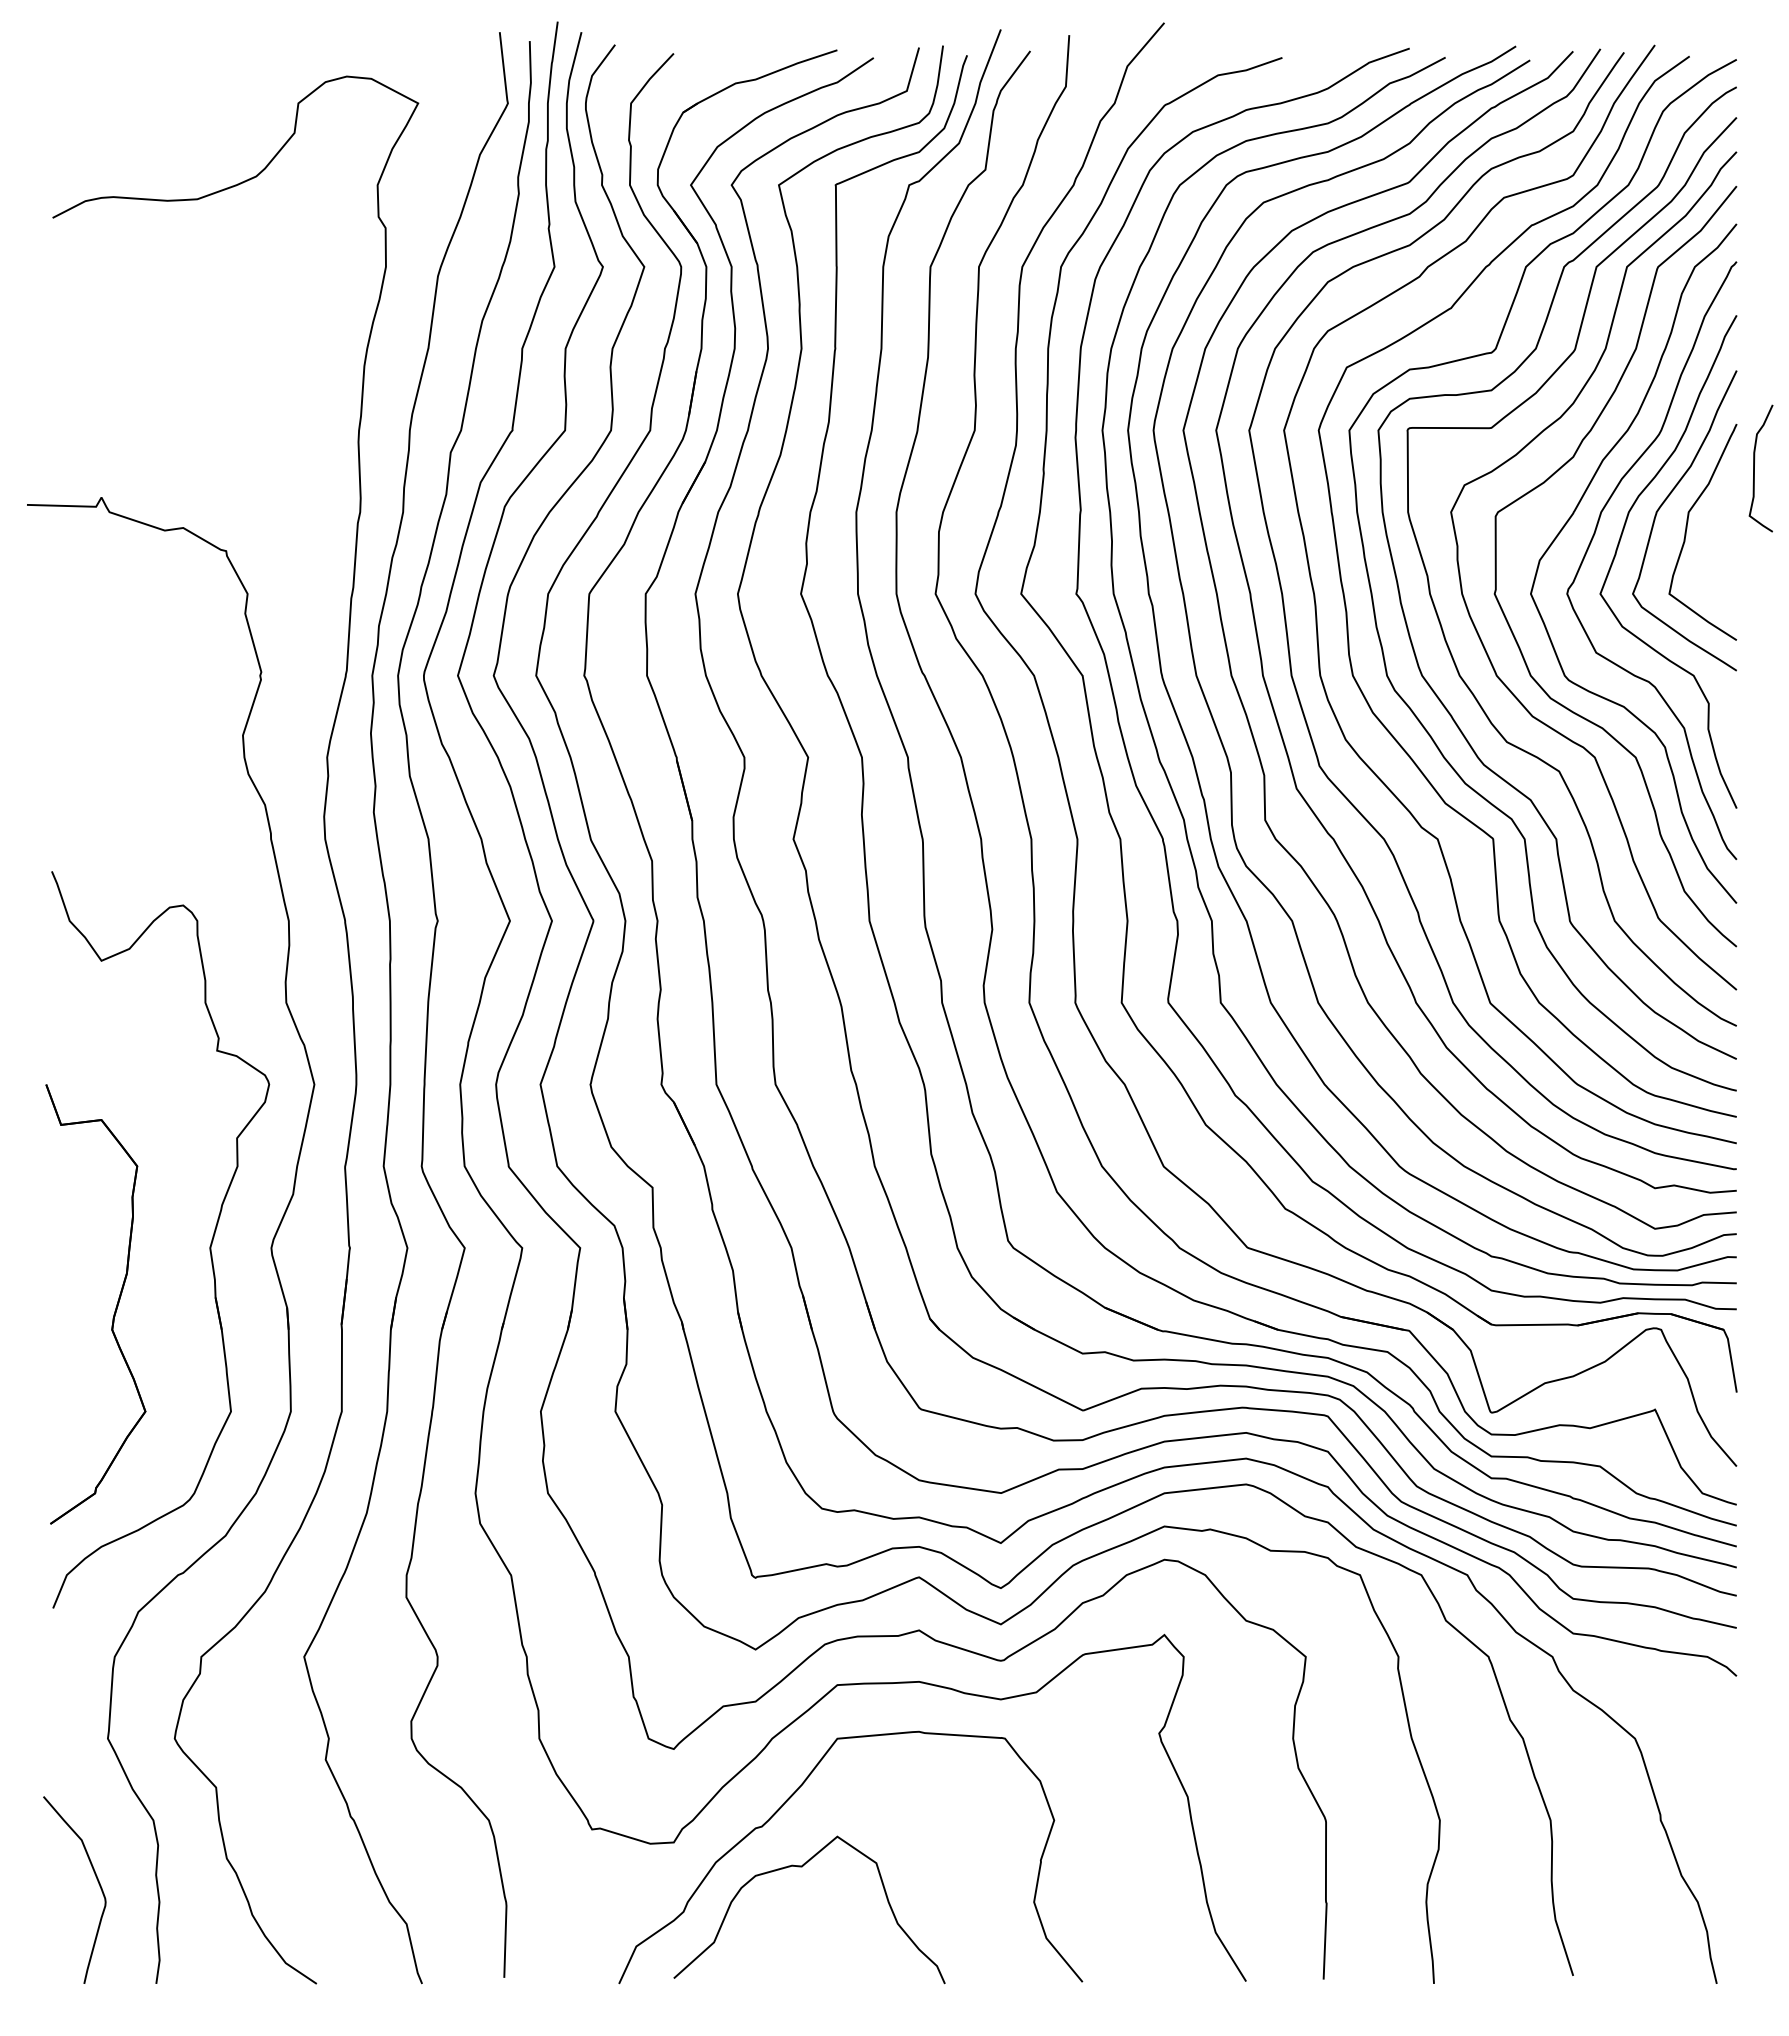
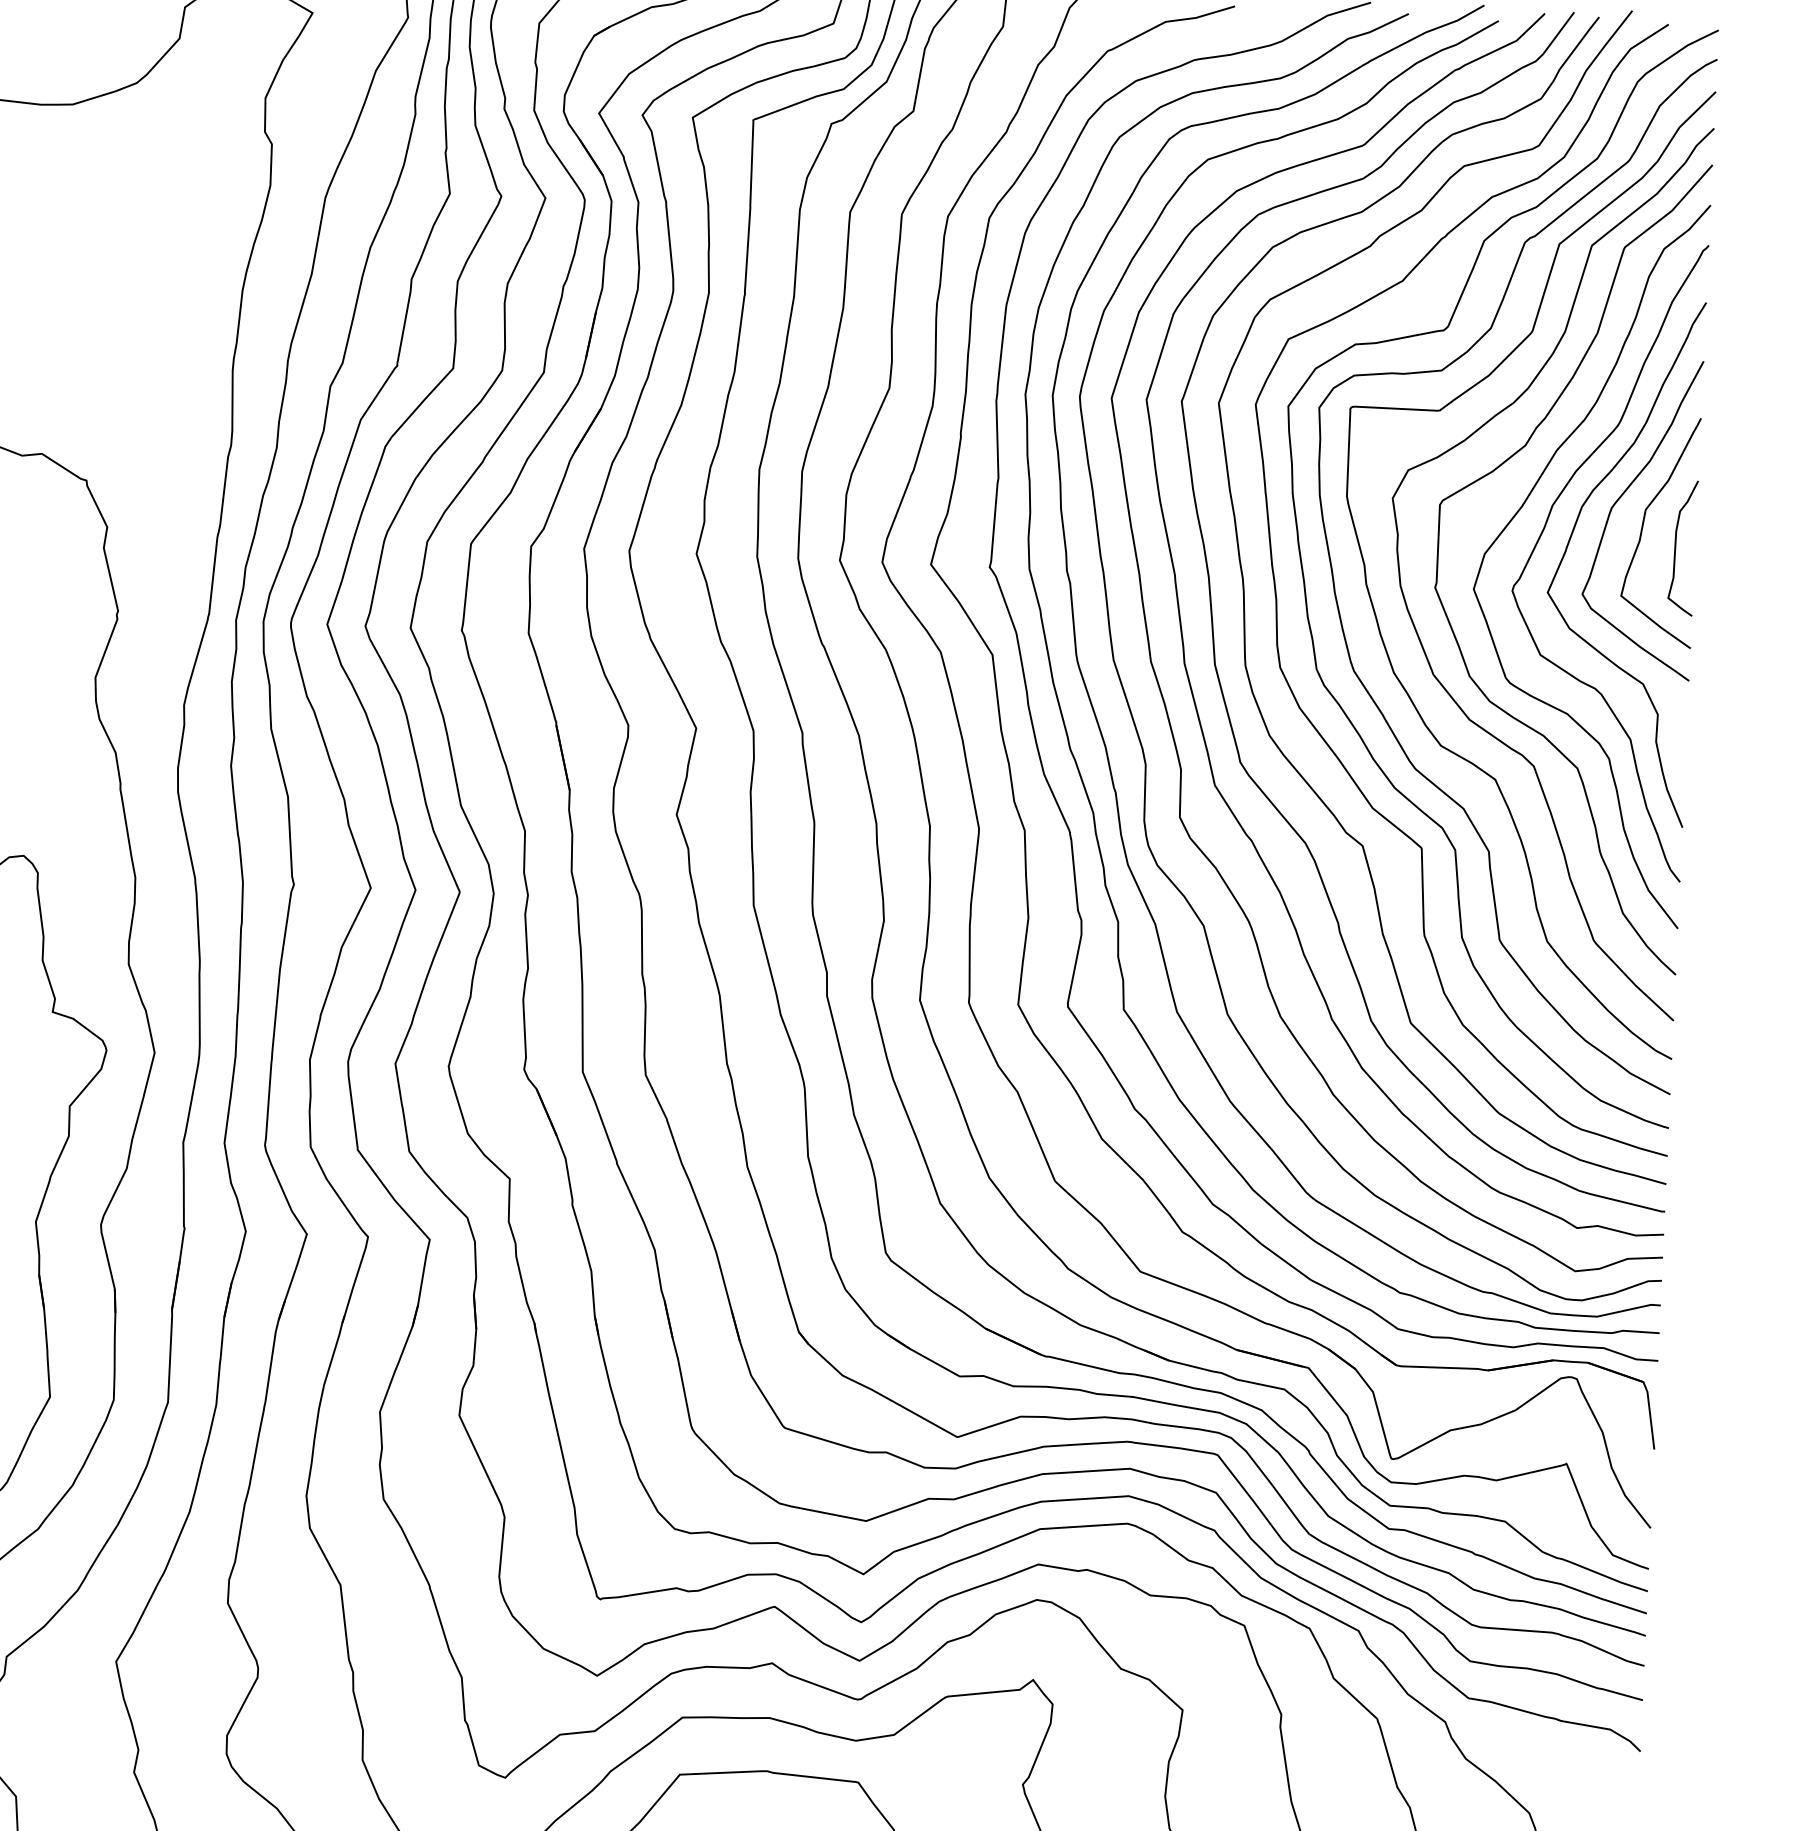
curve: (1754, 468) -> (1675, 547), moved

